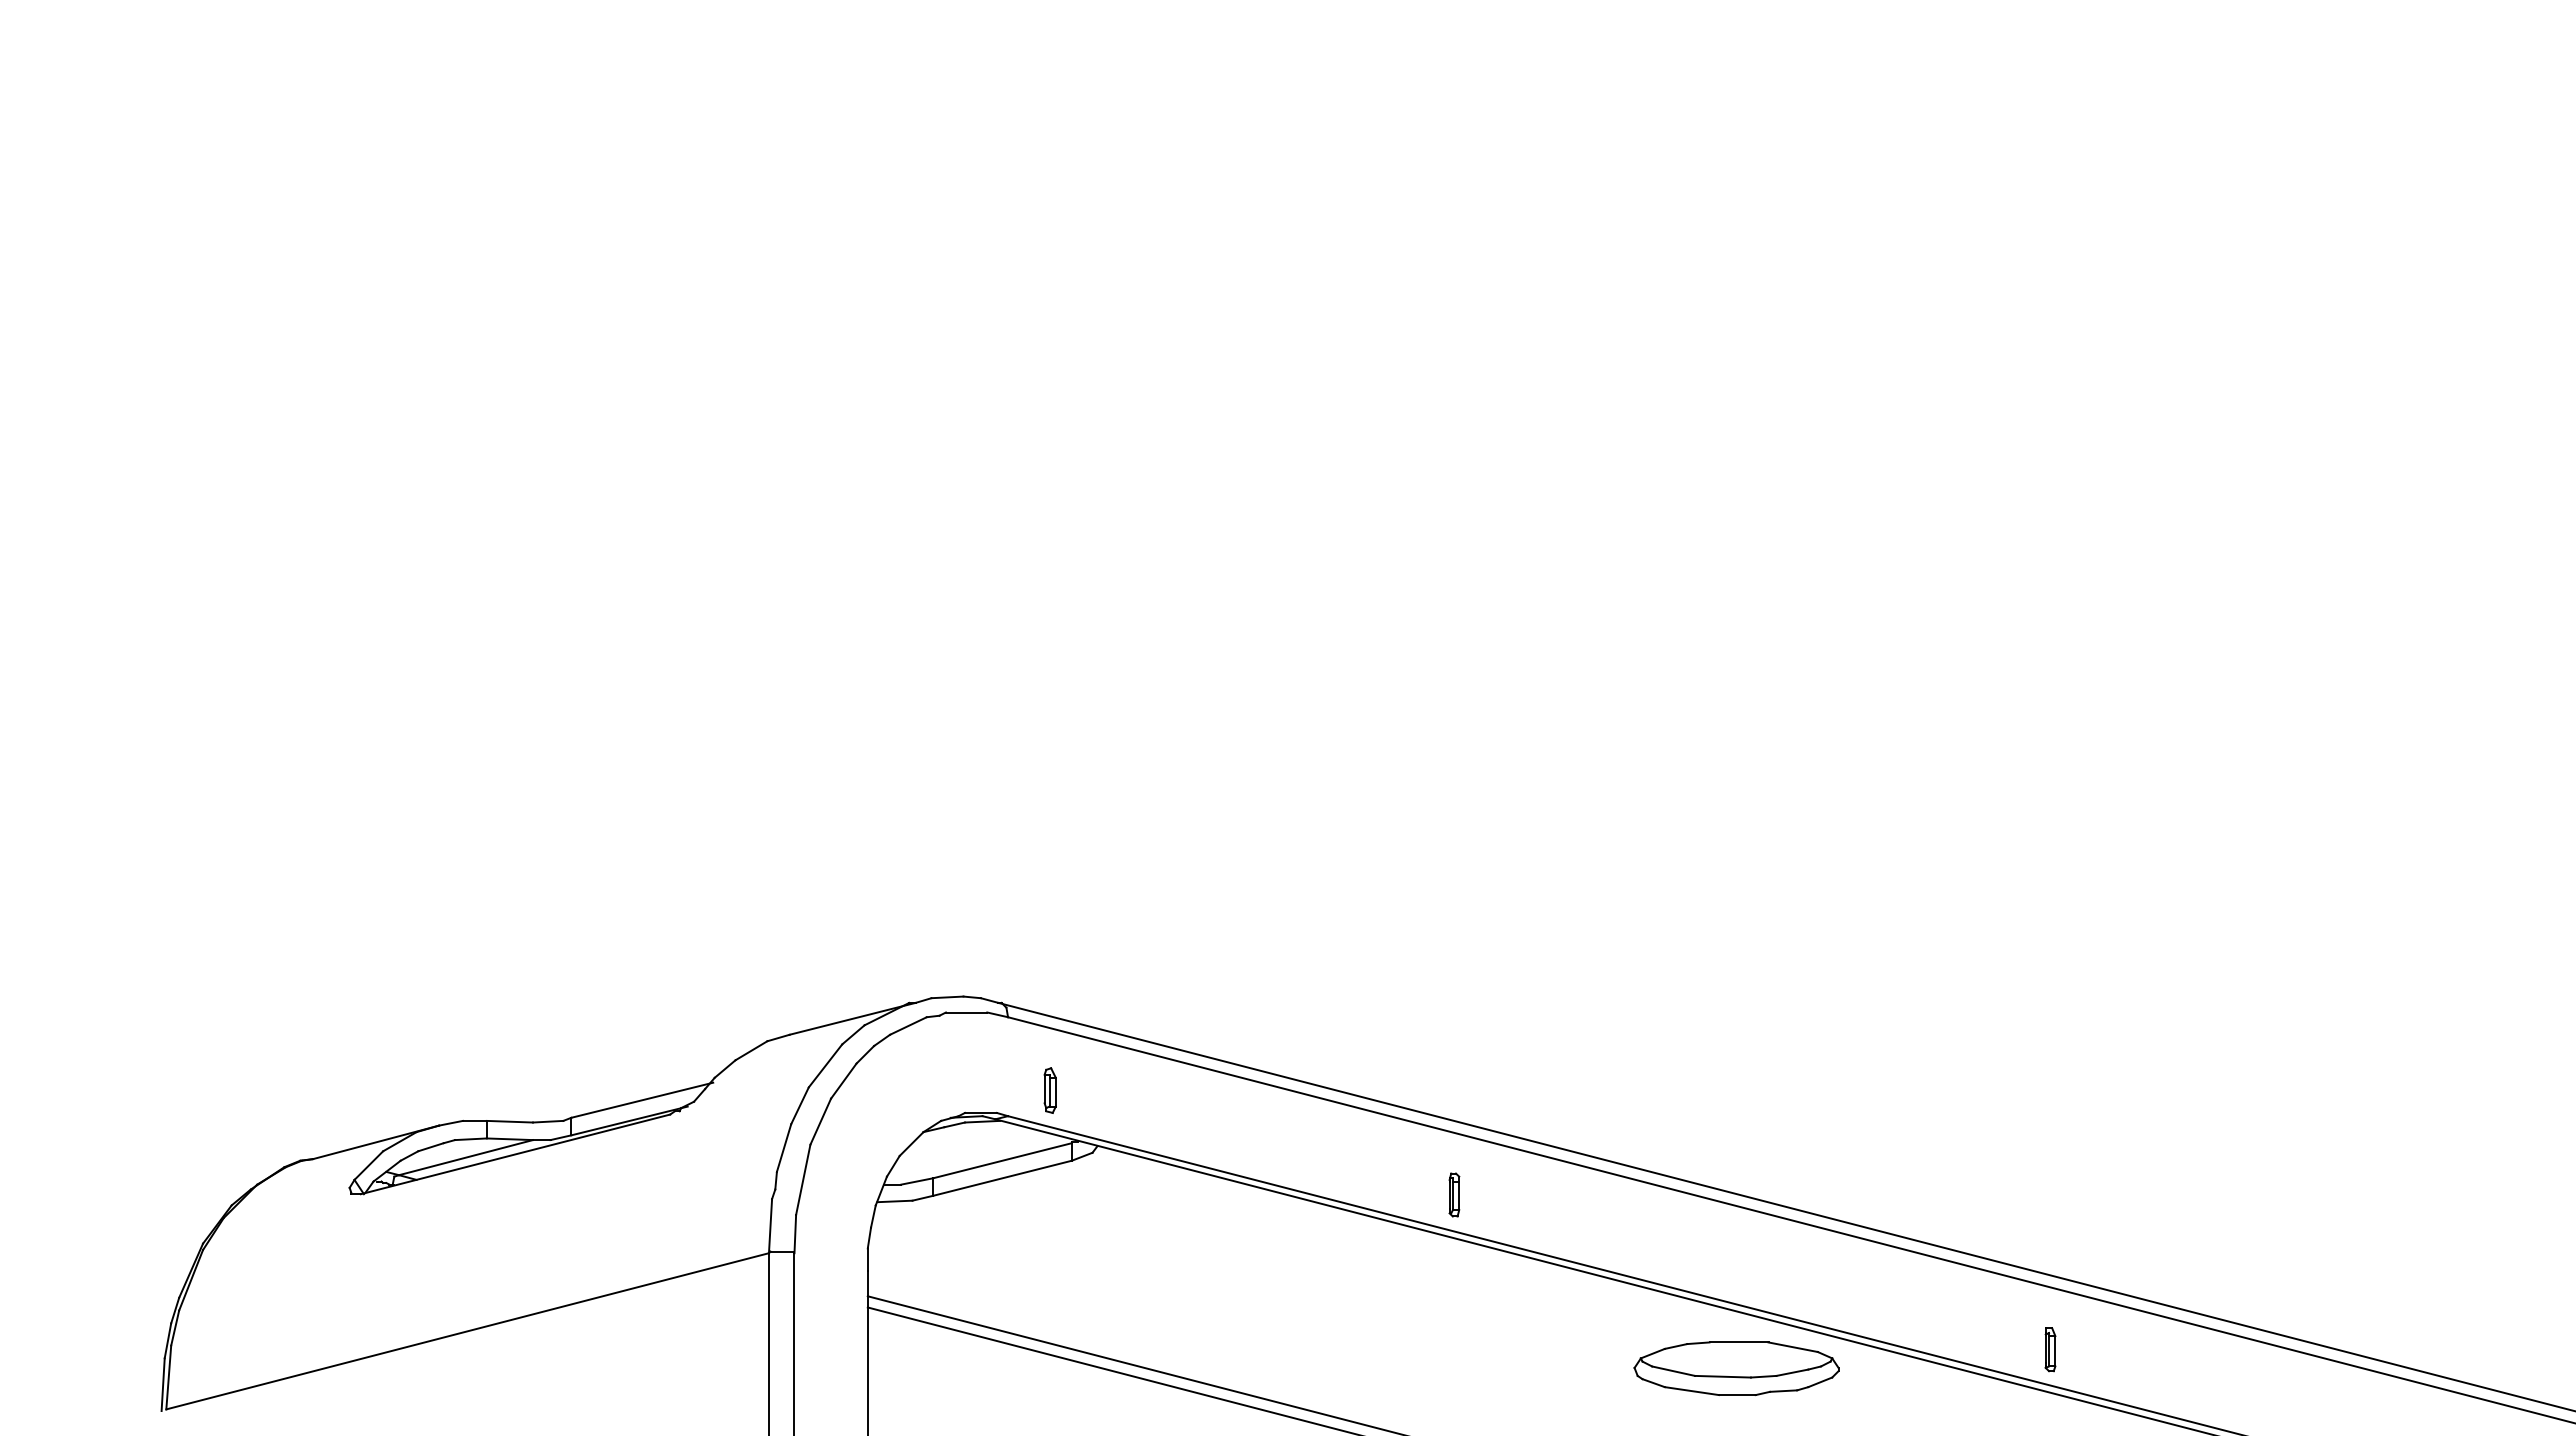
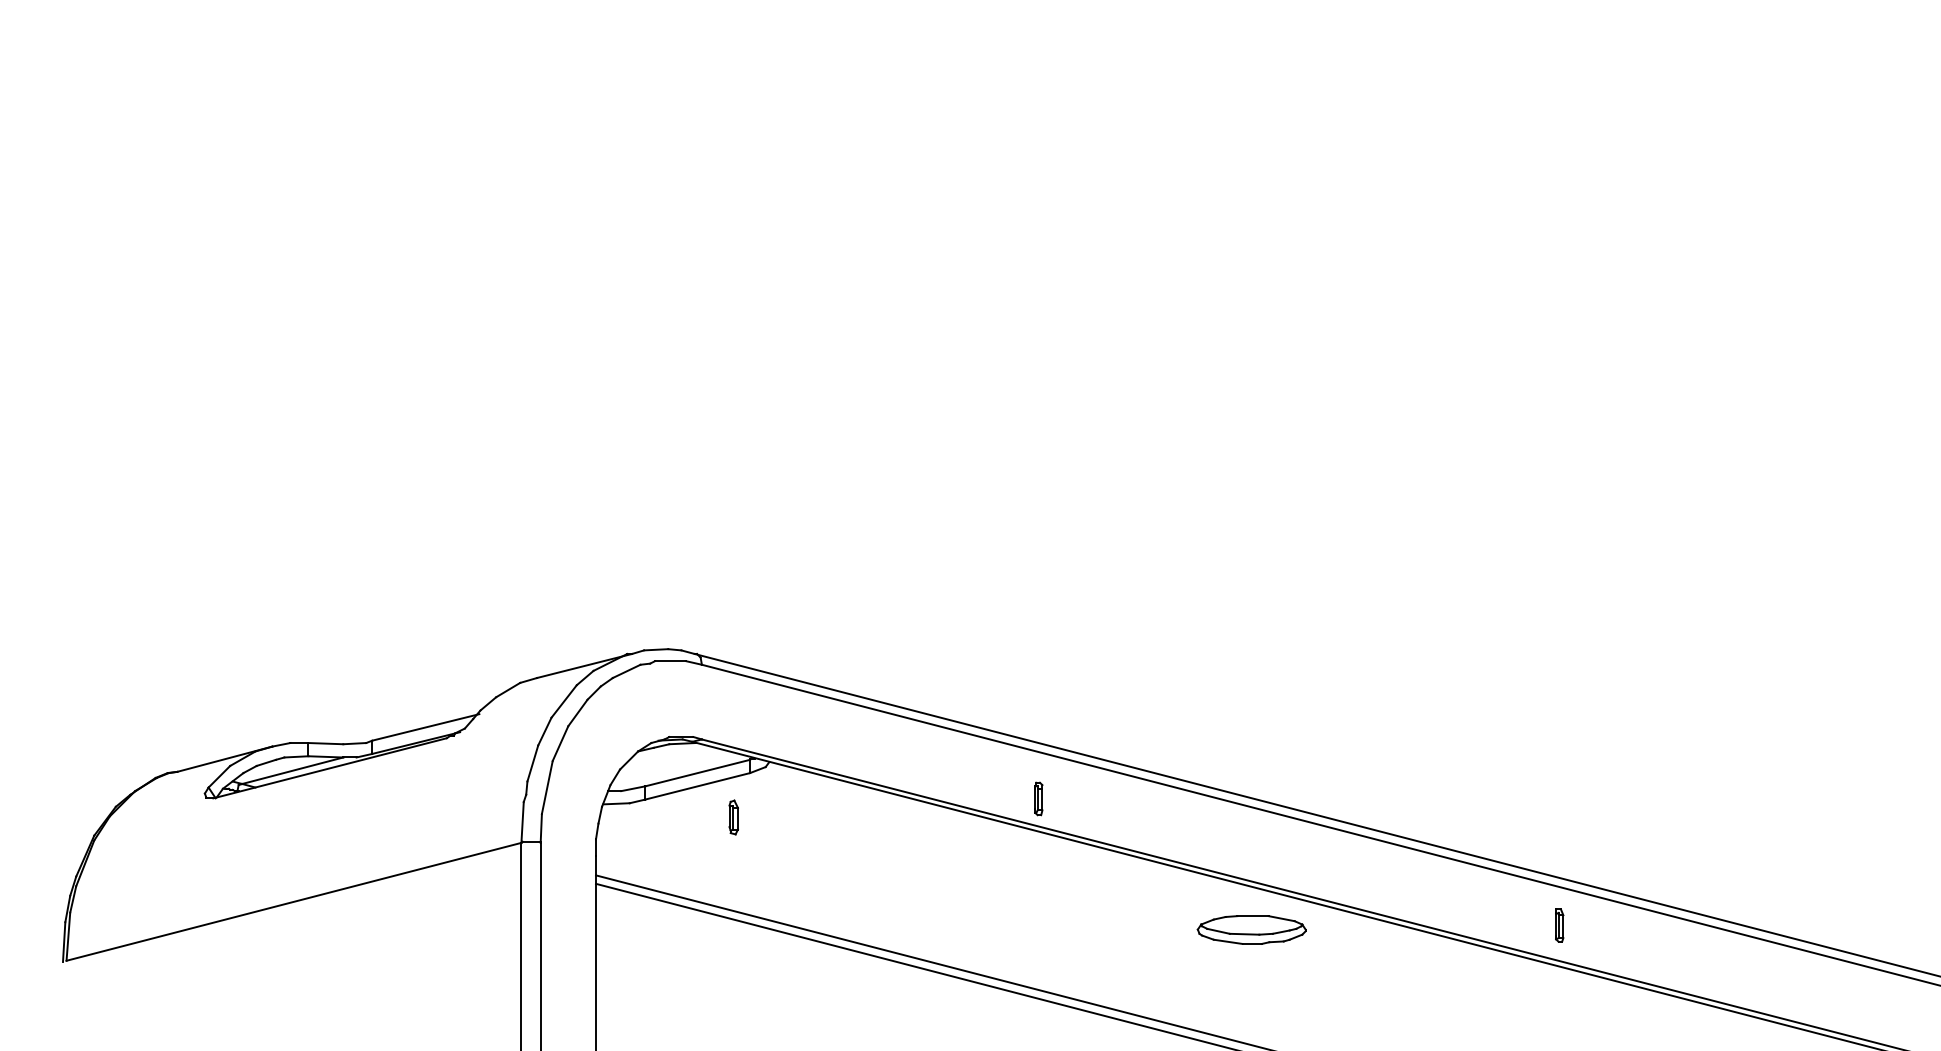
part: (1049, 1090) -> (733, 817), moved
part: (2050, 1349) -> (1559, 925), moved
part: (1736, 1368) -> (1251, 929), size x0.7

